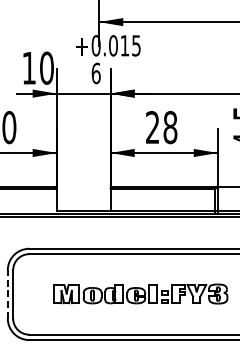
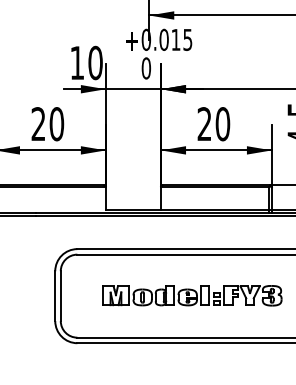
text: (96, 73) -> (146, 68), 6 -> 0
text: (170, 127) -> (222, 124), 28 -> 20
line: (8, 294) -> (55, 296), dashed -> solid

